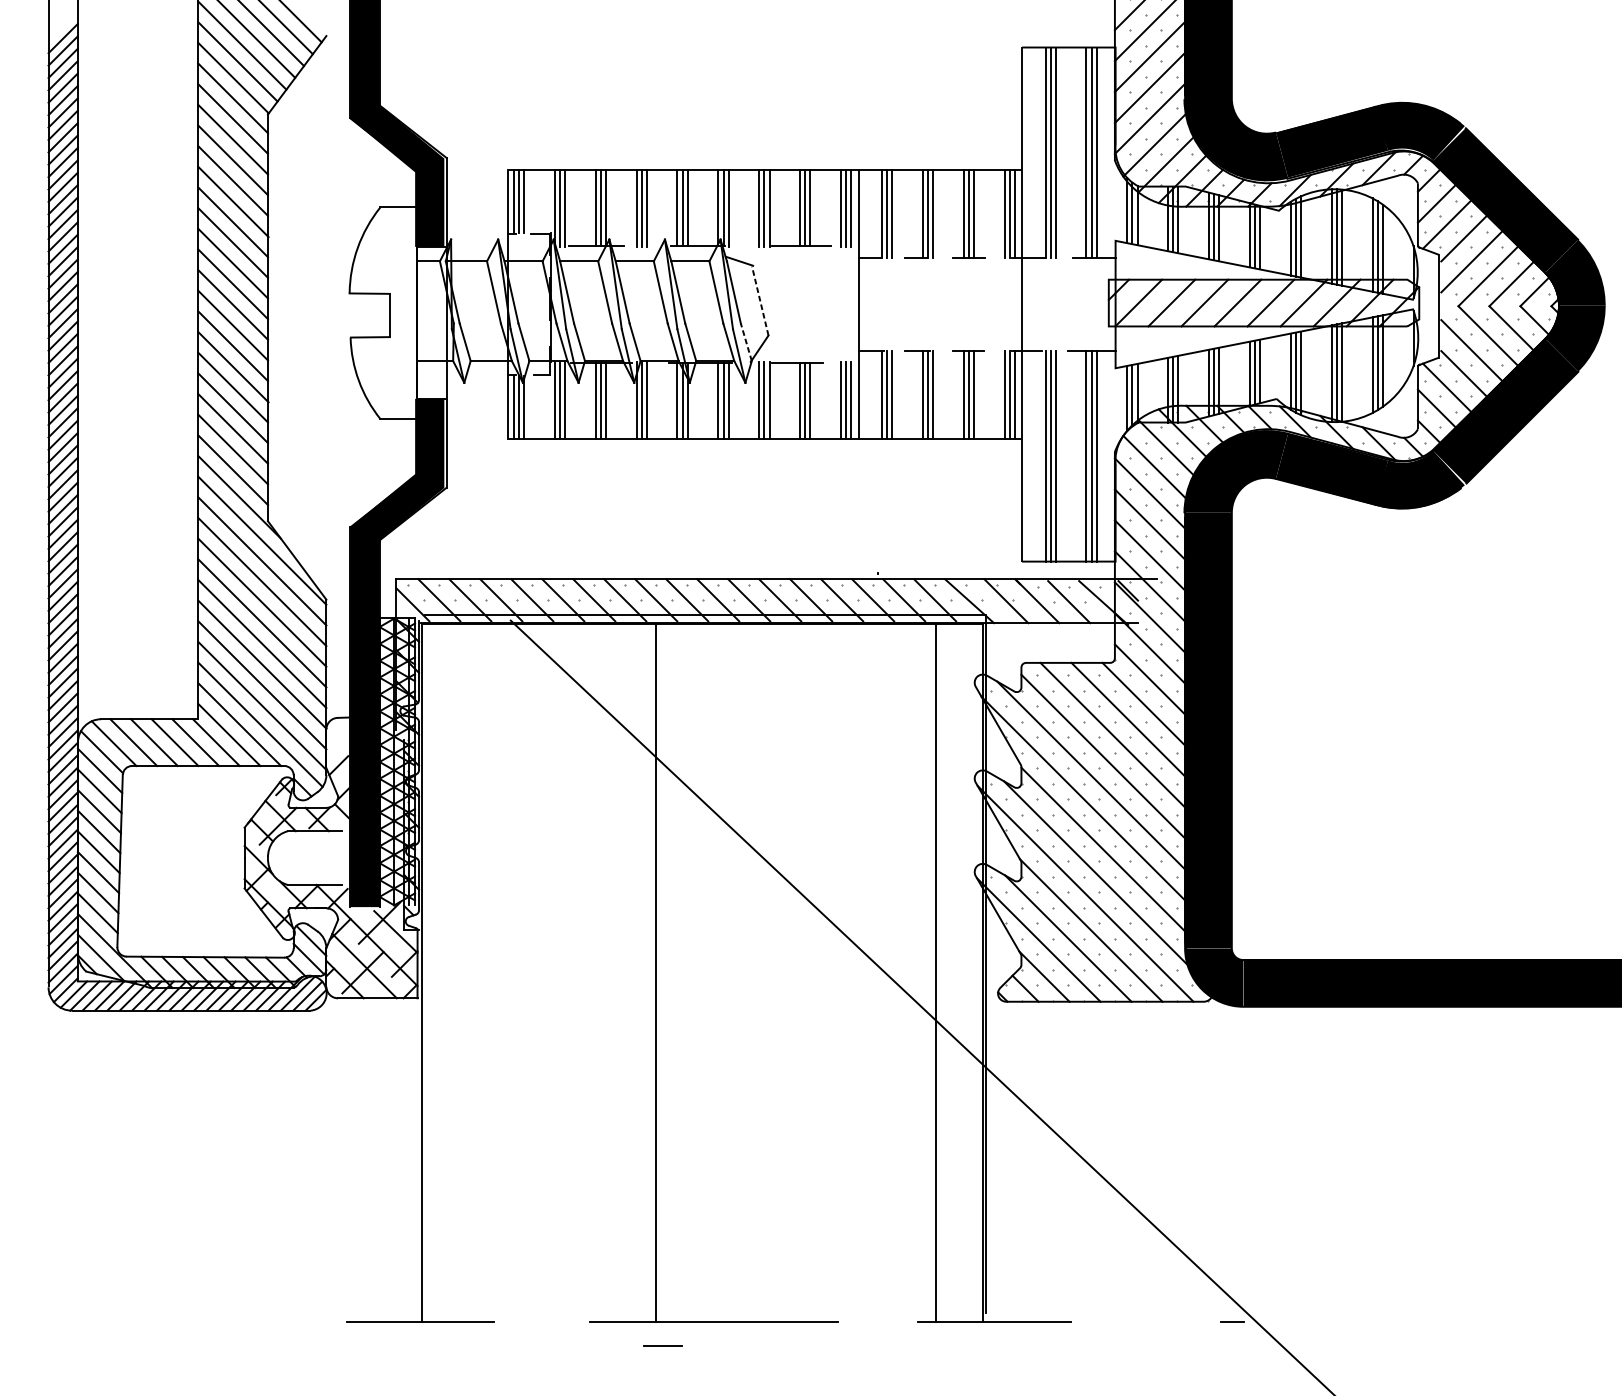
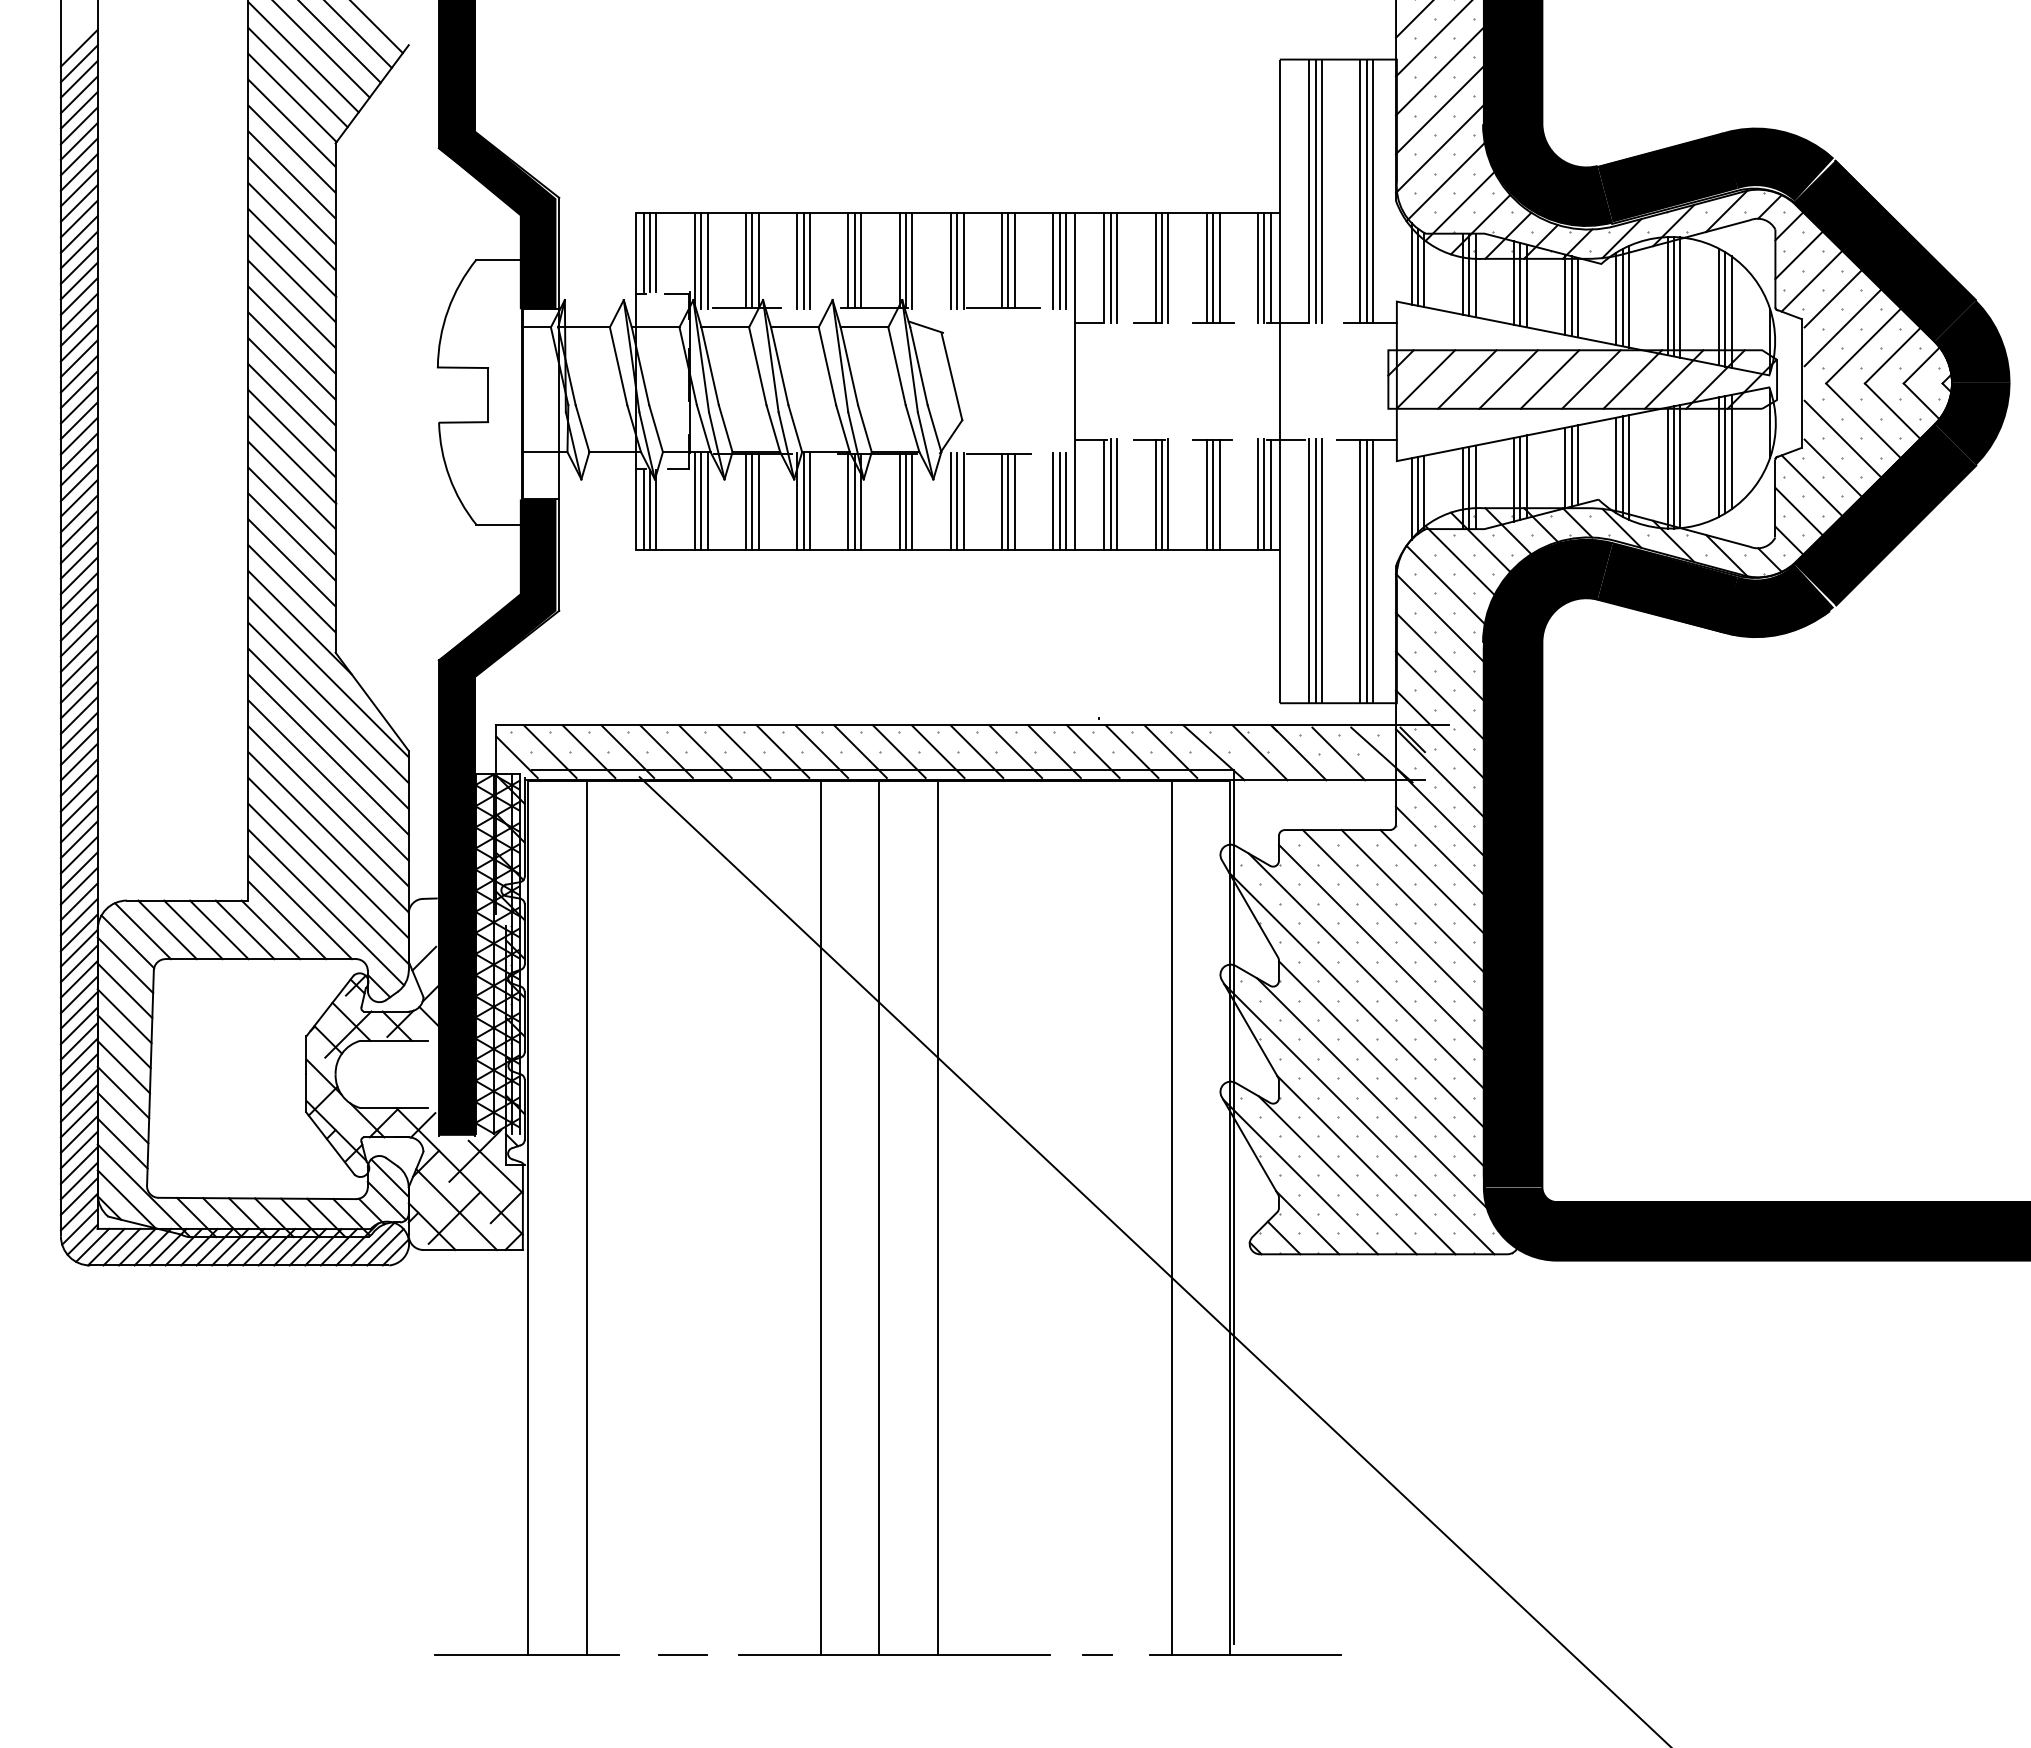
line: (759, 300) -> (951, 376), dashed -> solid
line: (746, 342) -> (934, 428), dashed -> solid
line: (468, 973) -> (586, 1218), added
line: (702, 973) -> (879, 1218), added
line: (748, 973) -> (937, 1218), added
line: (1232, 1321) -> (1097, 1654), moved
line: (662, 1345) -> (682, 1654), moved

